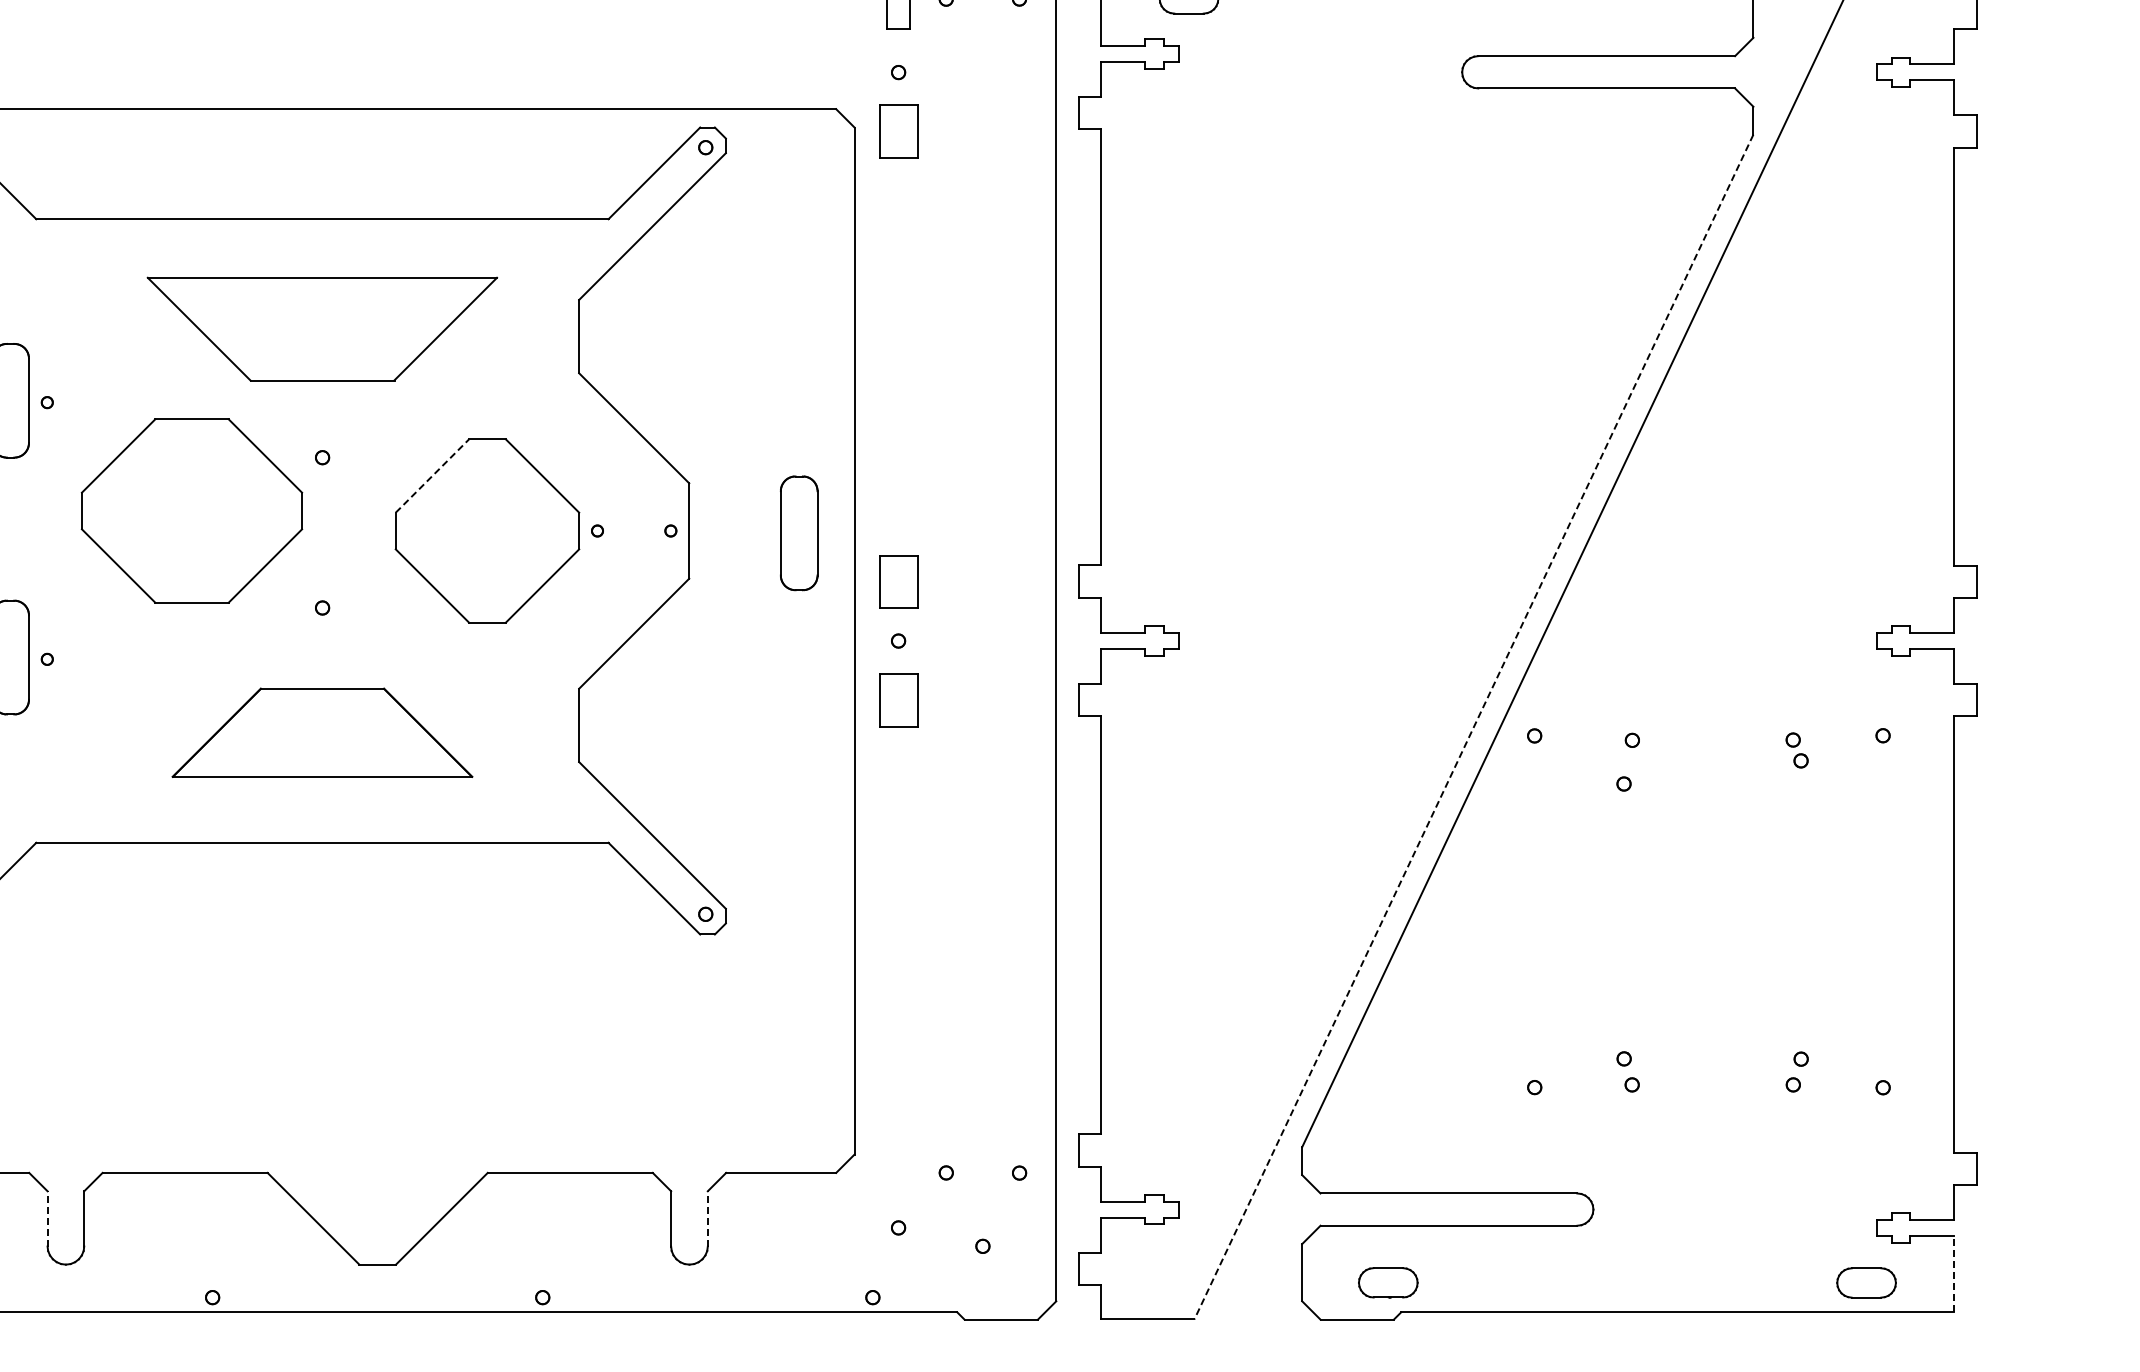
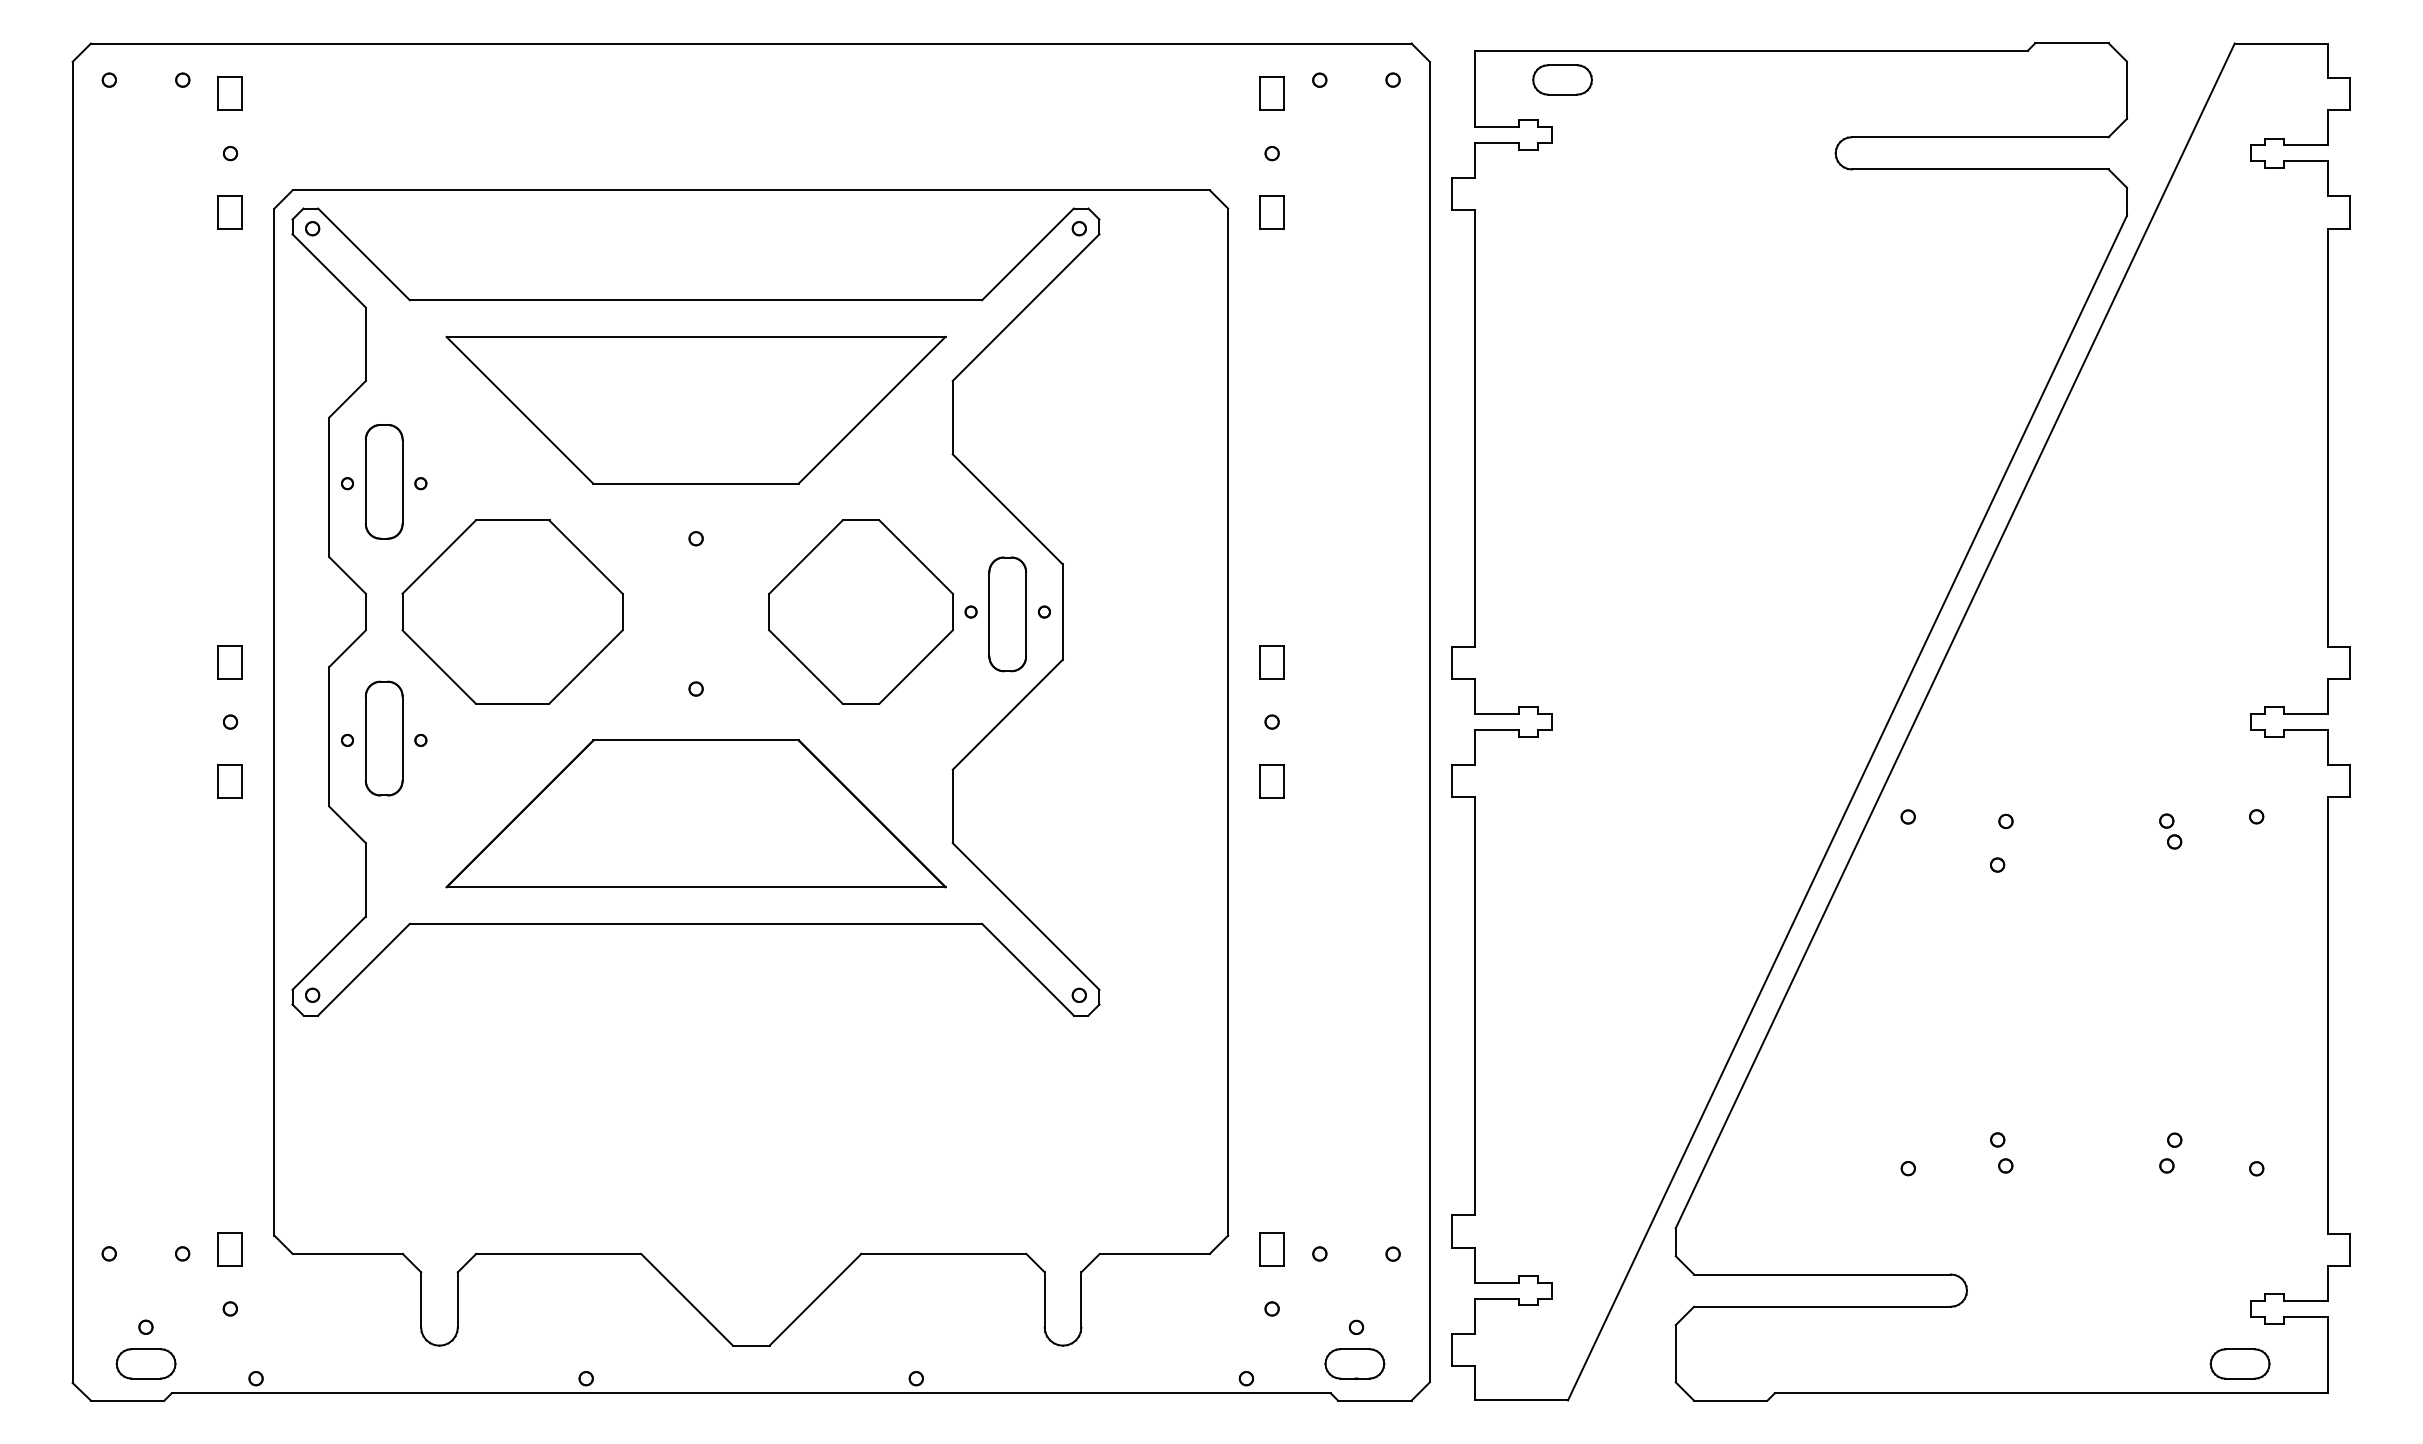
part: (897, 131) -> (1271, 212), size x0.62
part: (321, 328) -> (695, 409), size x1.43
line: (432, 476) -> (806, 557), dashed -> solid
part: (191, 510) -> (512, 611), moved
part: (798, 533) -> (1007, 614), moved
part: (897, 581) -> (1271, 662), size x0.62
part: (897, 700) -> (1271, 781), size x0.62
line: (1473, 727) -> (1847, 808), dashed -> solid
part: (321, 732) -> (695, 813), size x1.67
part: (897, 1168) -> (1271, 1249), added
line: (47, 1218) -> (421, 1299), dashed -> solid
line: (707, 1218) -> (1081, 1299), dashed -> solid
line: (1953, 1273) -> (2327, 1354), dashed -> solid
part: (1387, 1282) -> (1354, 1363), moved

